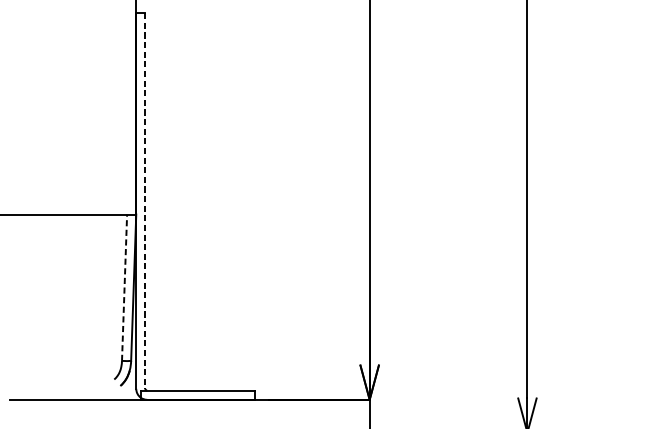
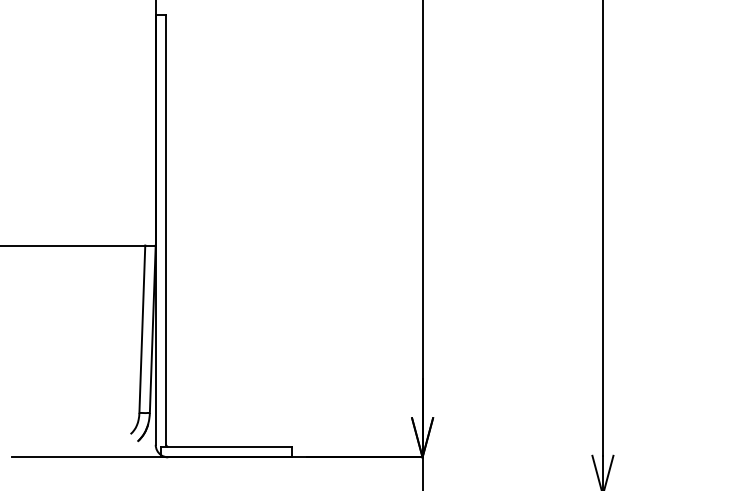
line: (145, 201) -> (166, 230), dashed -> solid
line: (124, 287) -> (142, 329), dashed -> solid

